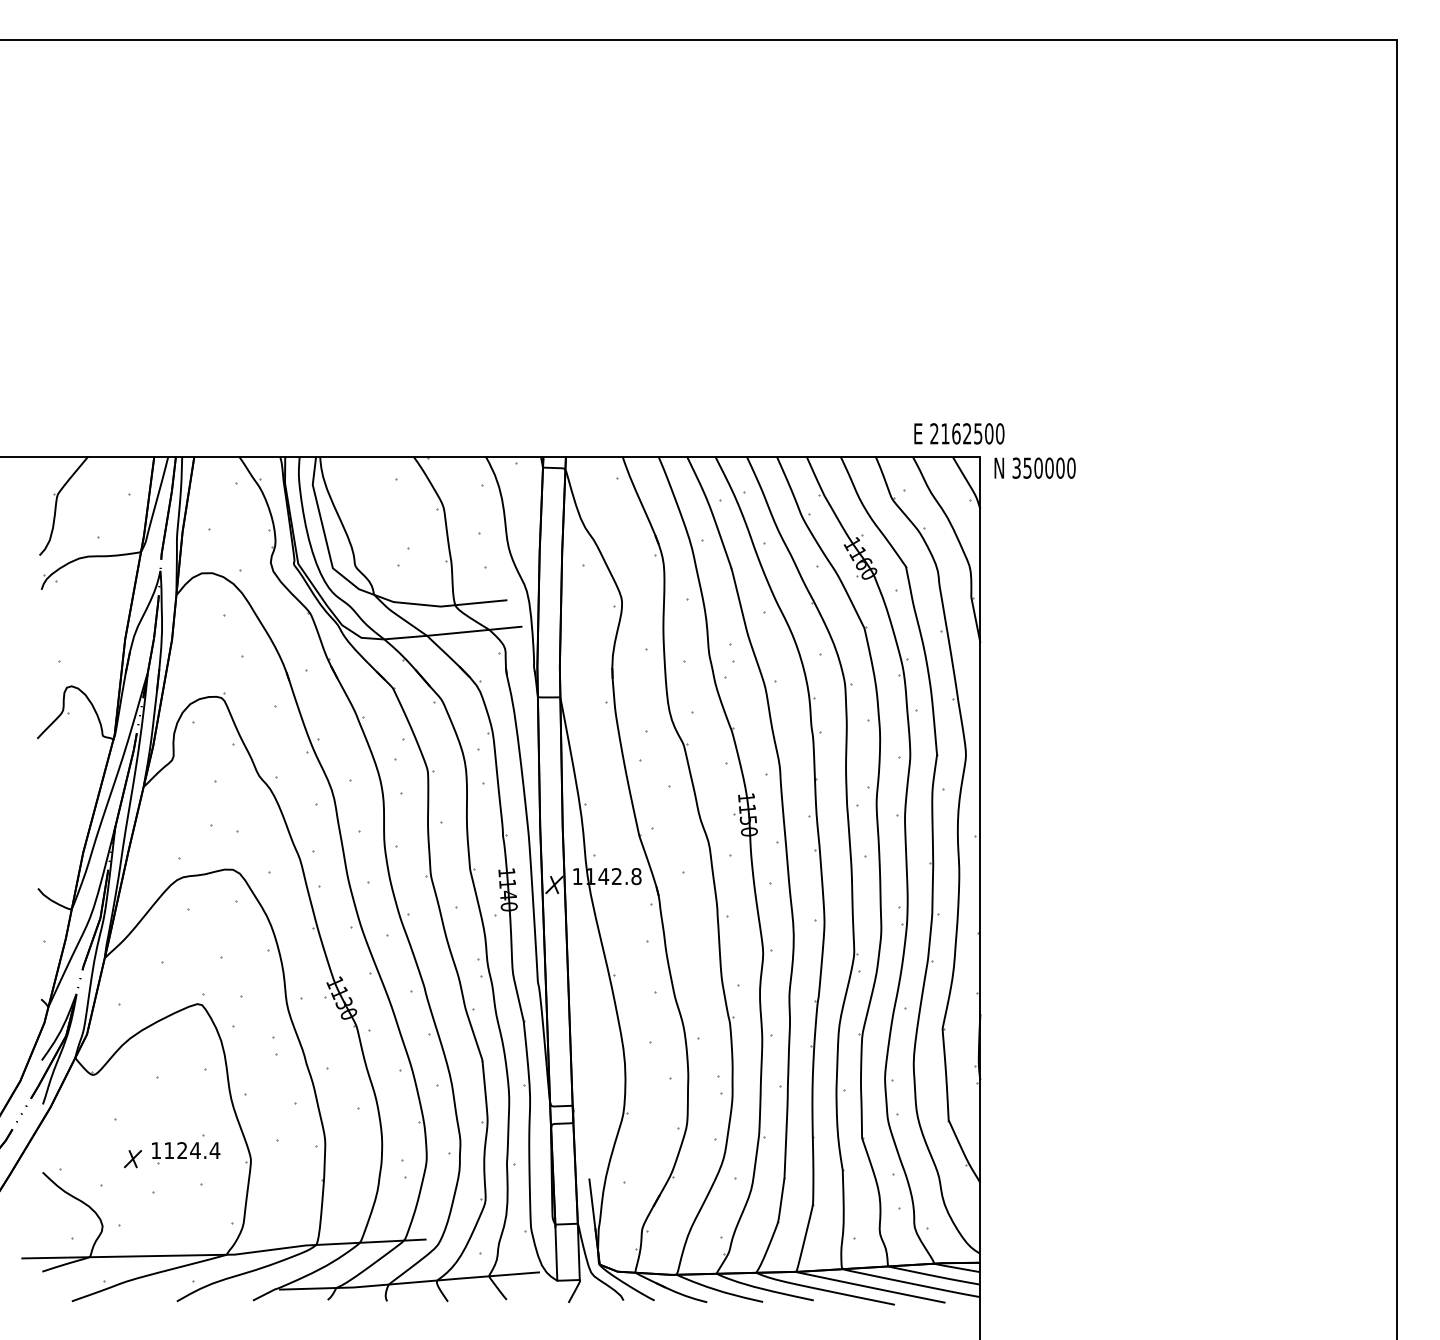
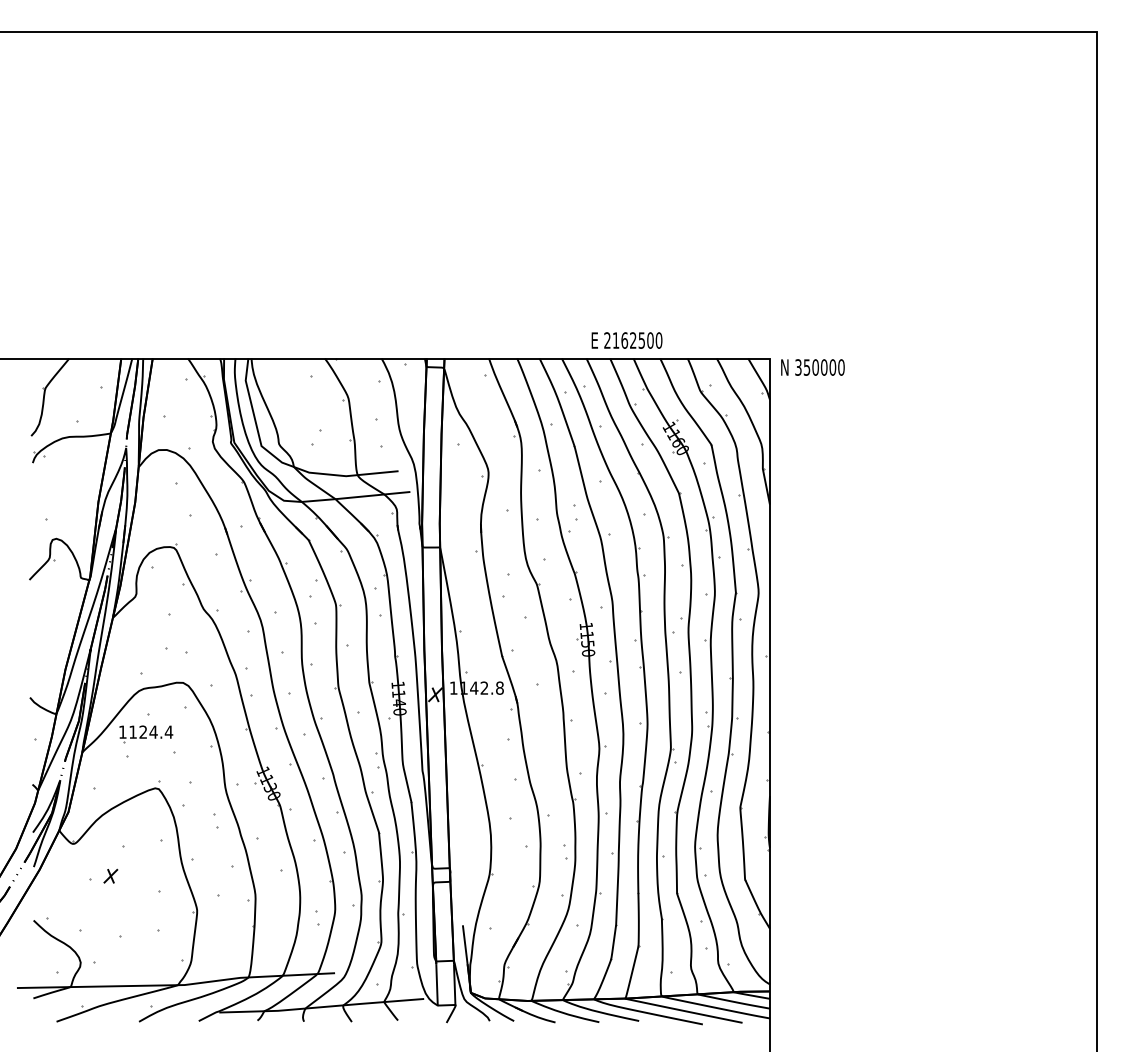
text: (959, 433) -> (627, 340), moved
part: (186, 1153) -> (146, 734), moved
part: (132, 1159) -> (110, 876), moved

